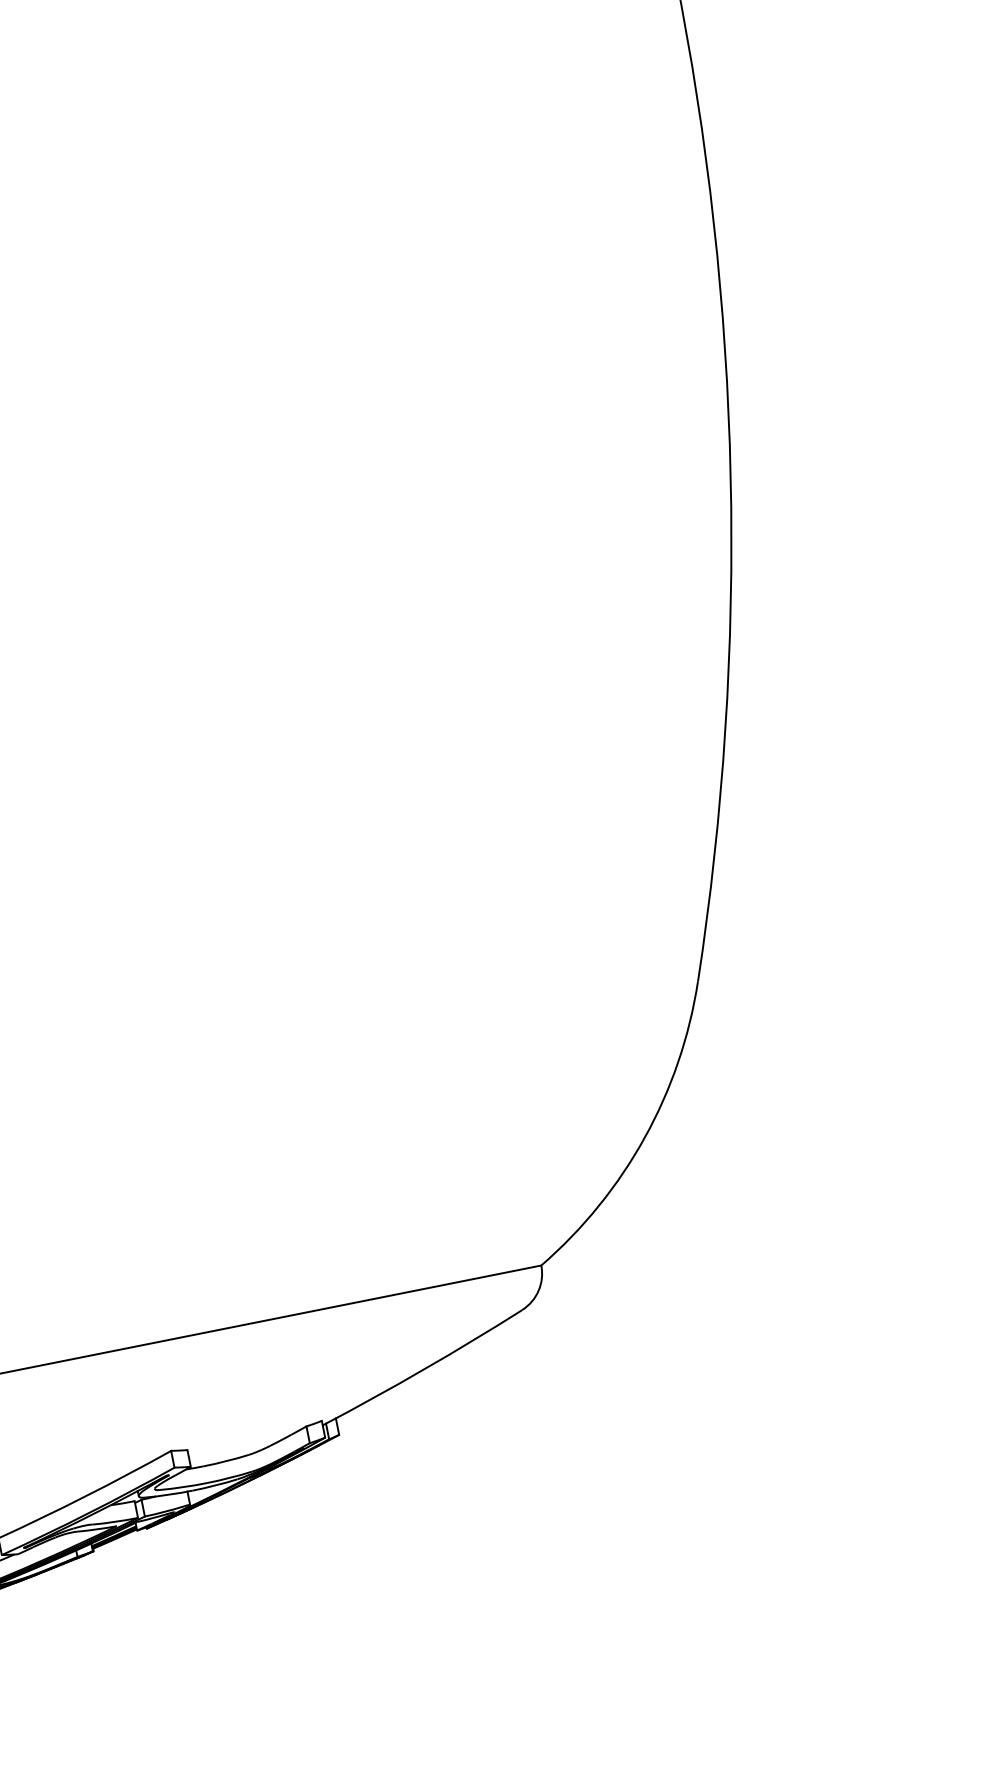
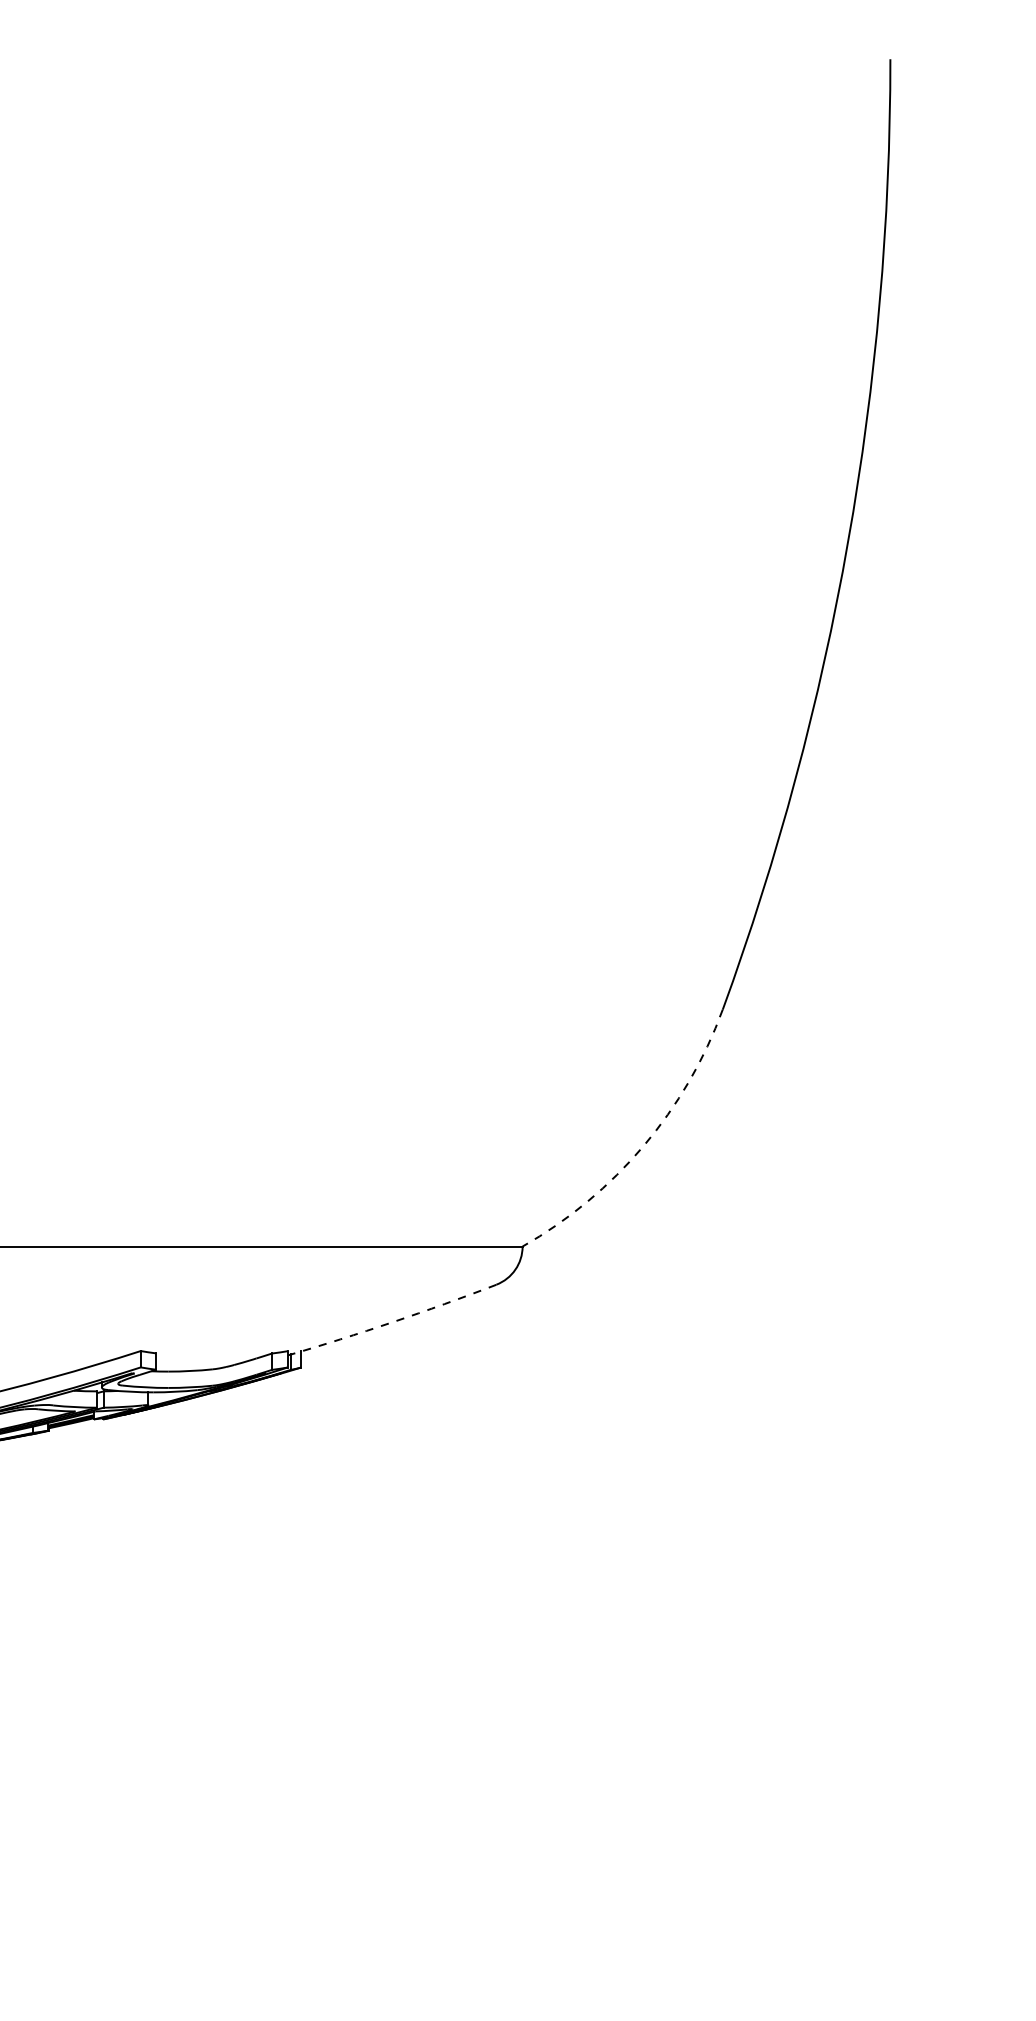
arc: (644, 1137) -> (643, 1145), solid -> dashed
arc: (423, 1370) -> (392, 1322), solid -> dashed

